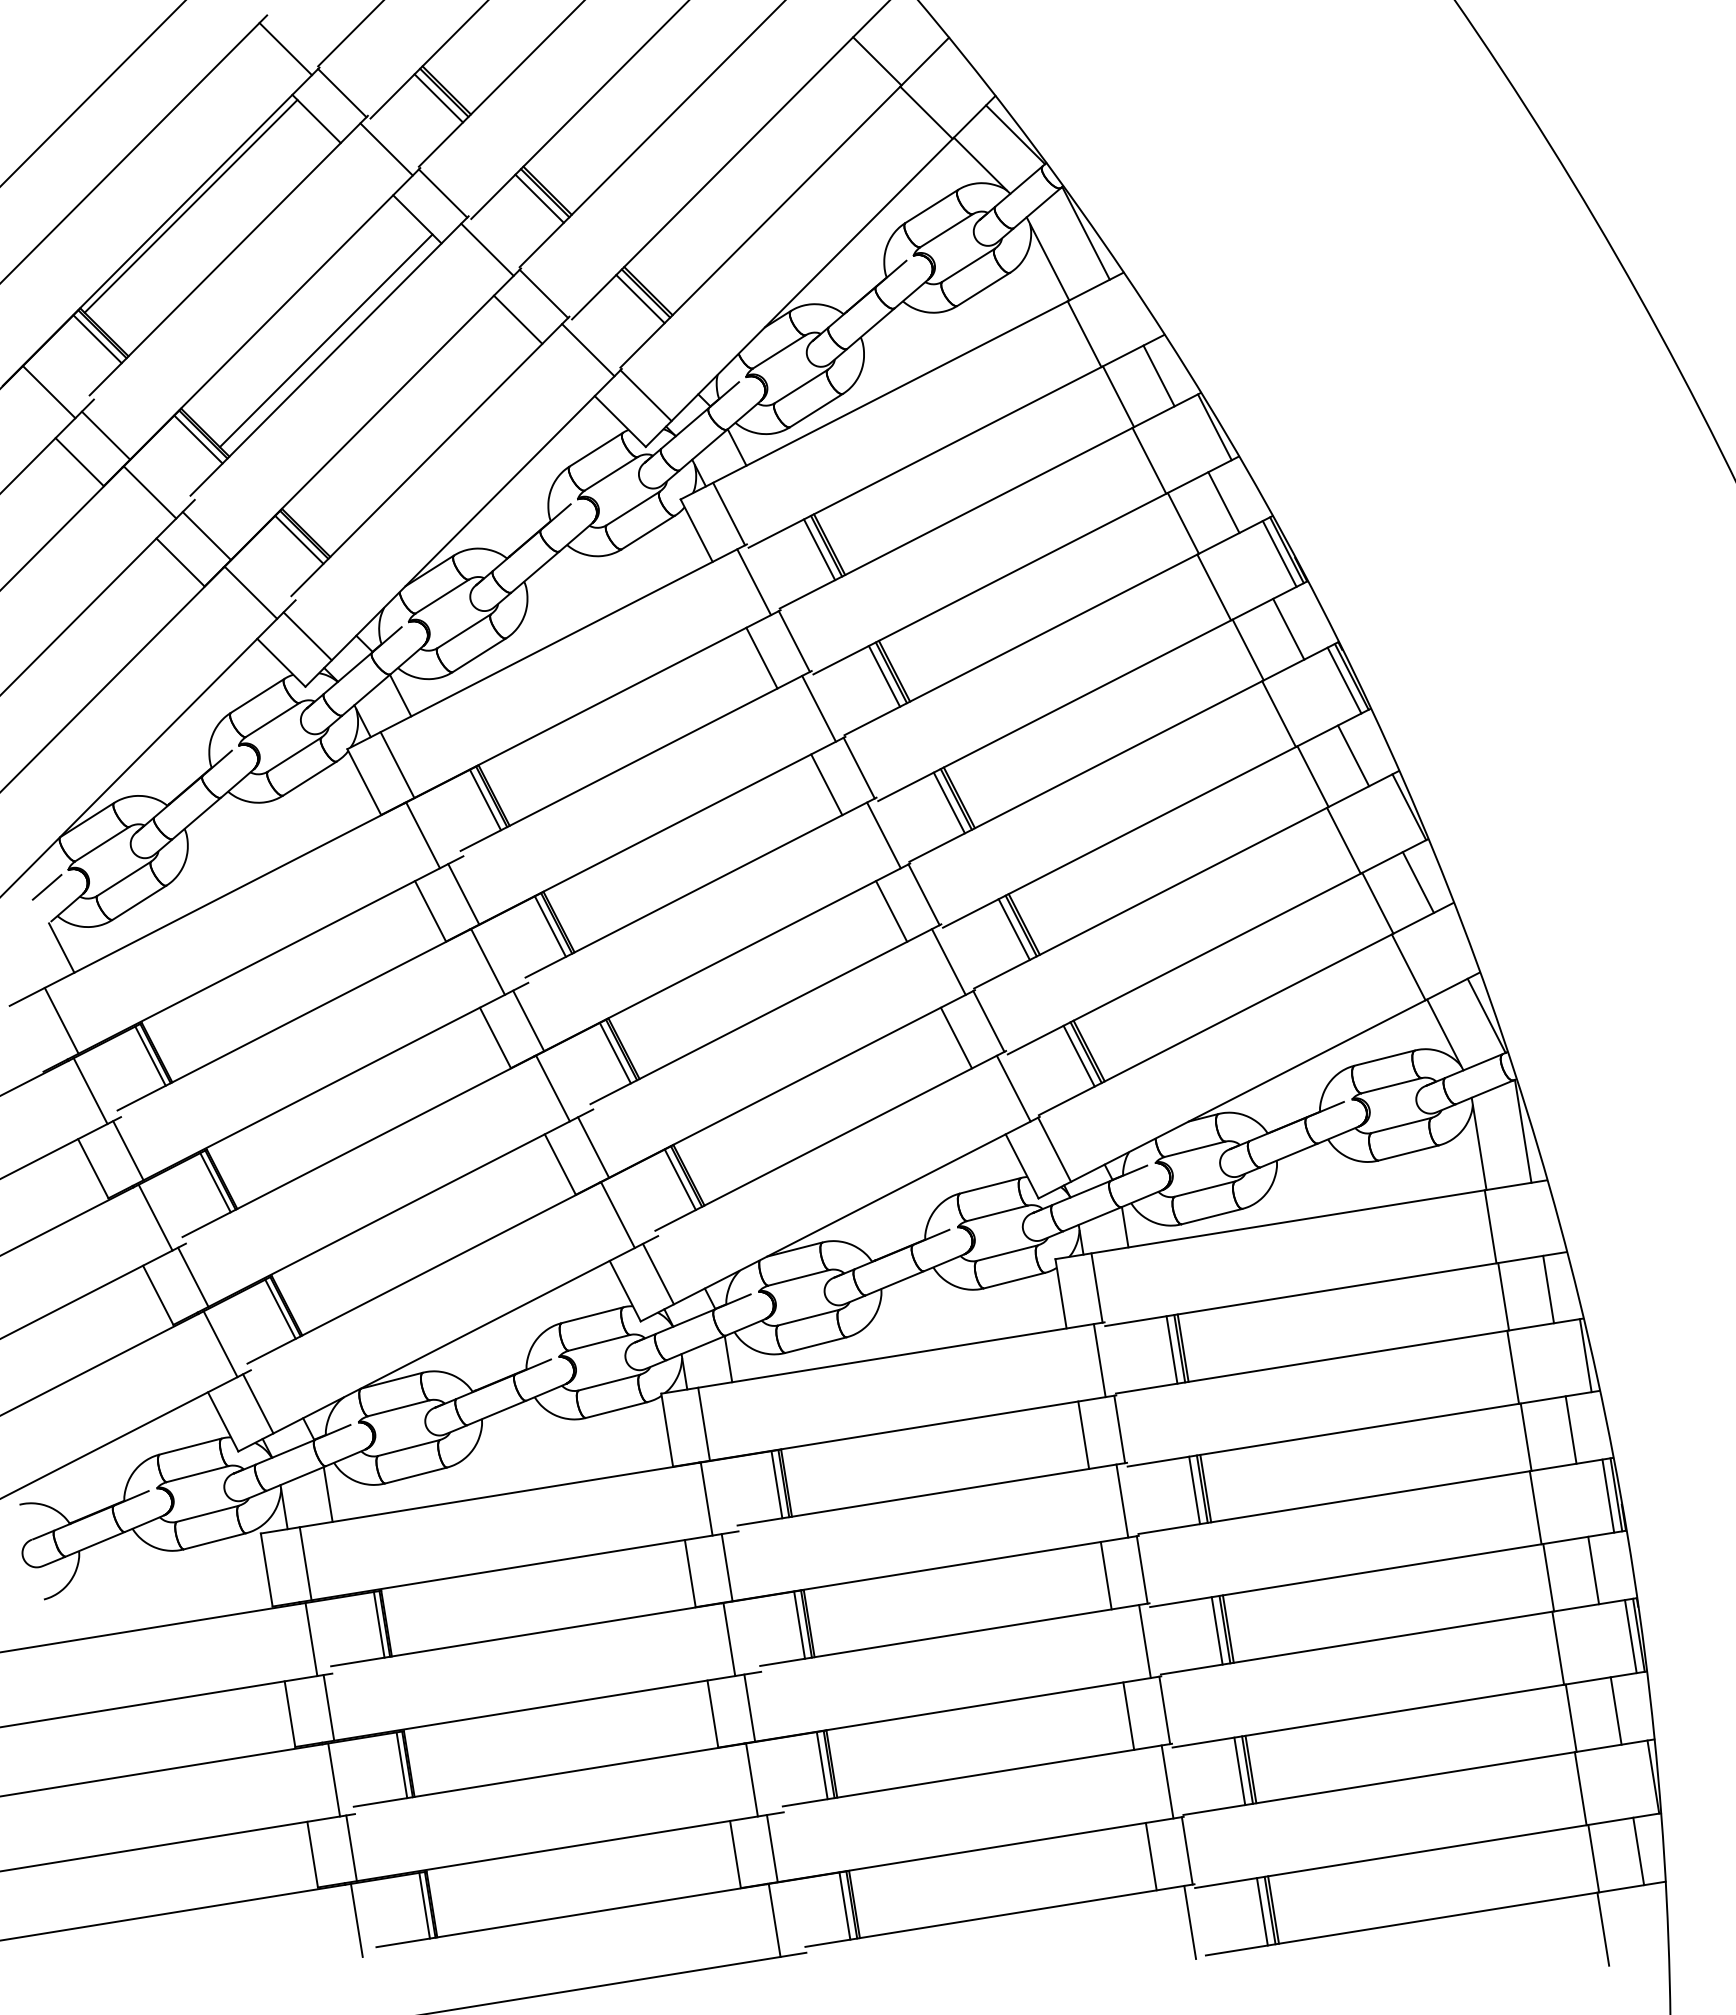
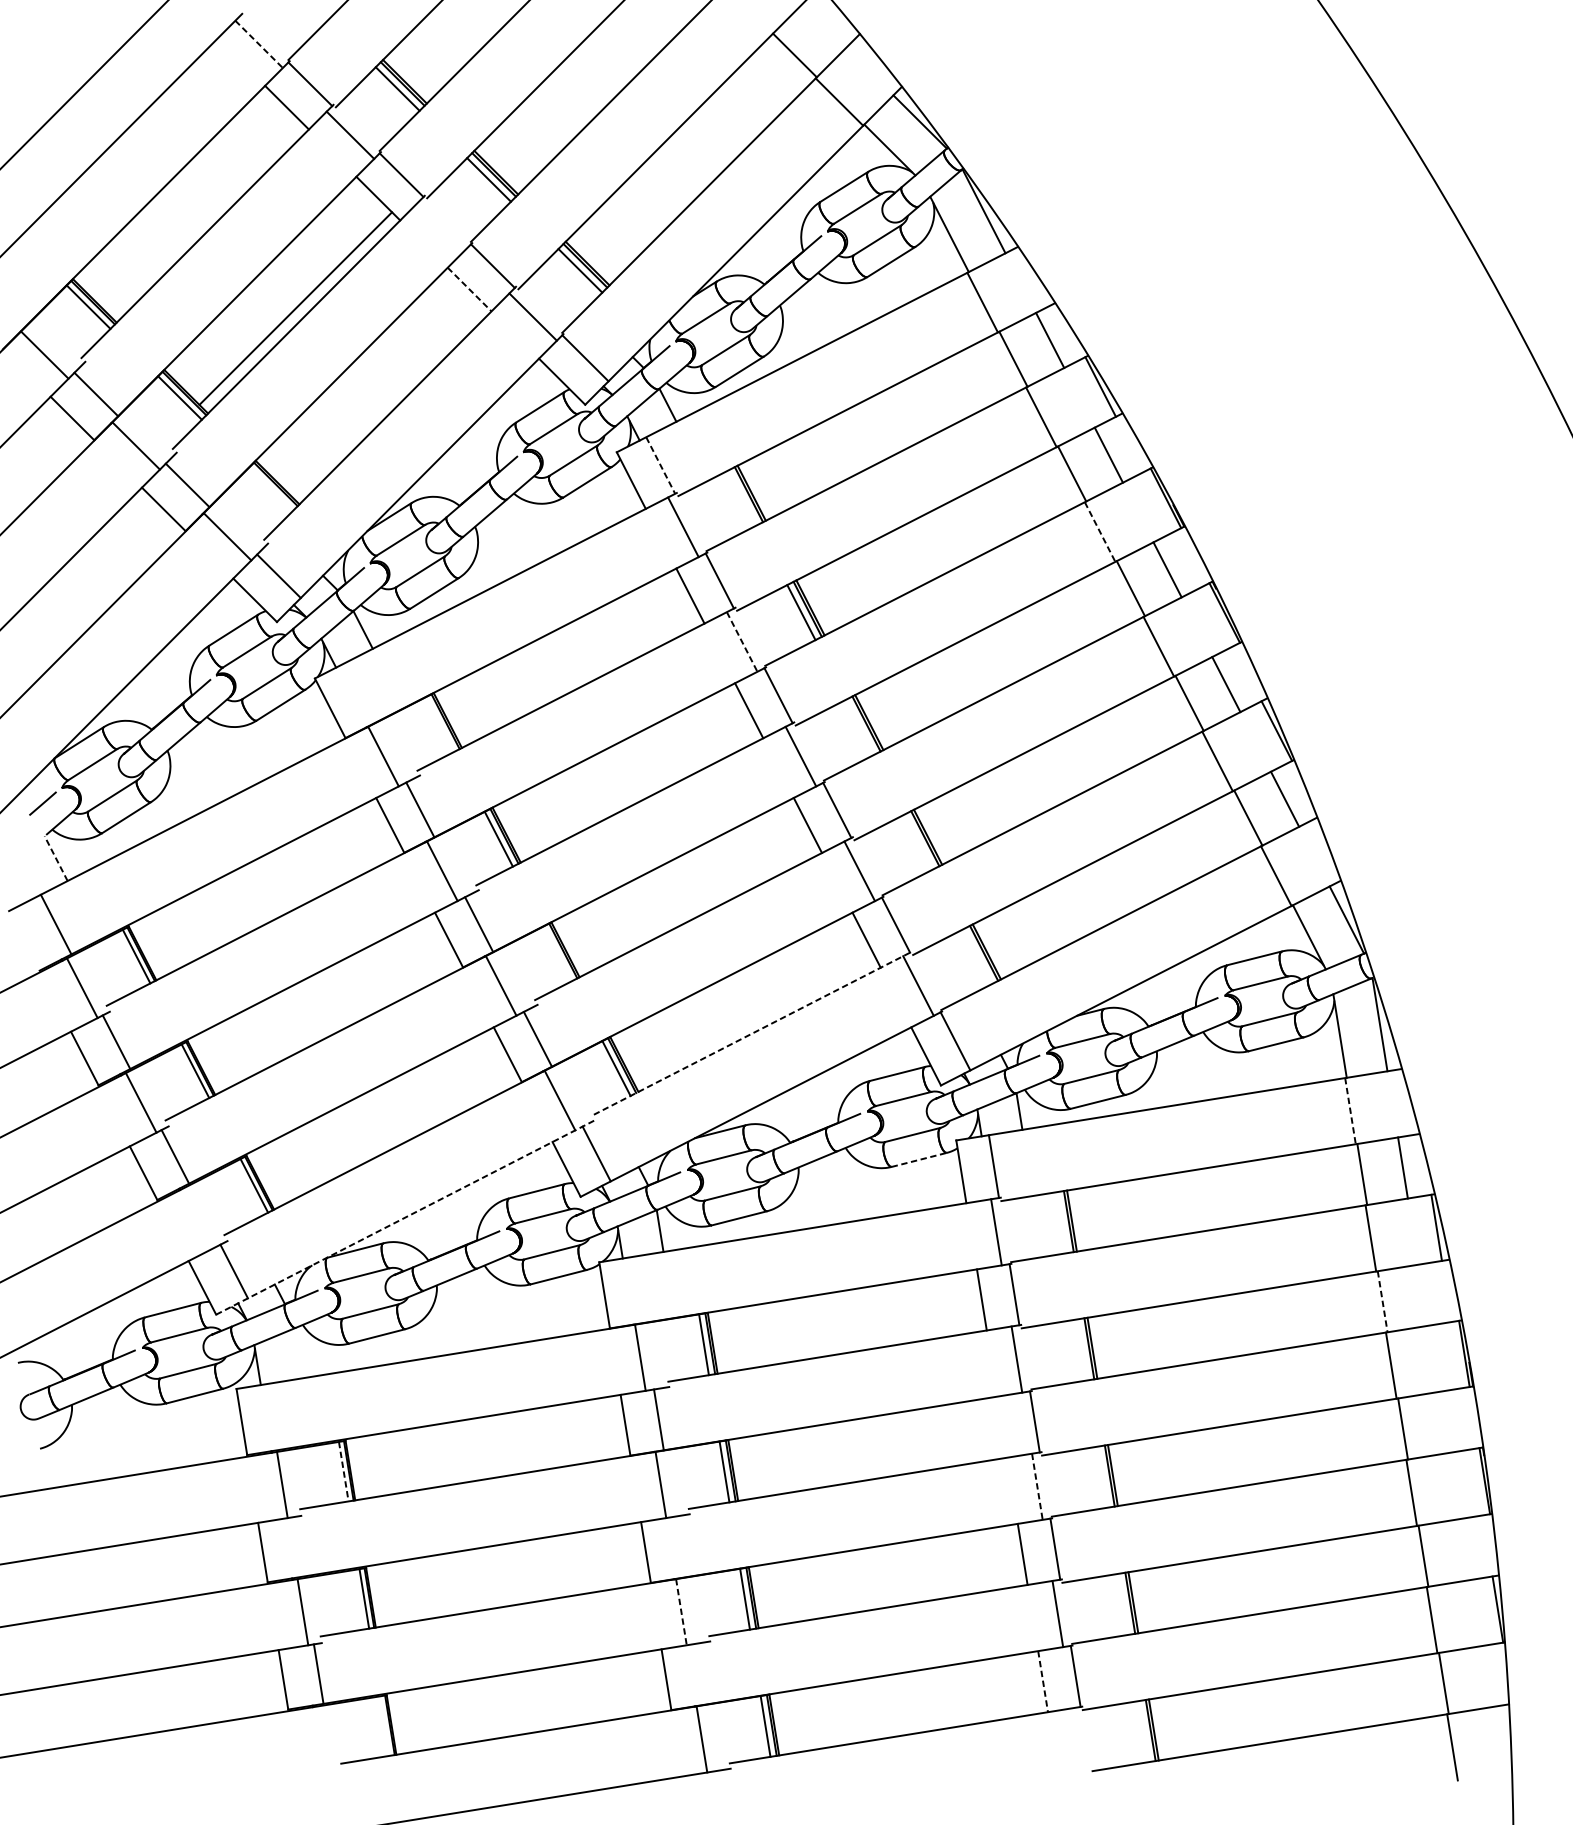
line: (285, 49) -> (258, 44), solid -> dashed
line: (190, 205) -> (172, 186), removed
line: (487, 249) -> (441, 225), removed
line: (518, 320) -> (469, 290), solid -> dashed
line: (729, 514) -> (661, 465), solid -> dashed
line: (299, 539) -> (271, 488), removed
line: (819, 549) -> (742, 497), removed
line: (1279, 553) -> (1159, 501), removed
line: (1214, 587) -> (1100, 532), solid -> dashed
line: (1344, 680) -> (1218, 616), removed
line: (819, 708) -> (742, 641), solid -> dashed
line: (397, 764) -> (360, 692), removed
line: (485, 799) -> (440, 724), removed
line: (948, 802) -> (859, 726), removed
line: (1013, 929) -> (918, 841), removed
line: (61, 948) -> (55, 859), solid -> dashed
line: (614, 1052) -> (556, 953), removed
line: (1078, 1055) -> (977, 955), removed
line: (831, 1140) -> (753, 1032), solid -> dashed
line: (1490, 1226) -> (1350, 1110), solid -> dashed
line: (1014, 1280) -> (919, 1159), solid -> dashed
line: (448, 1343) -> (406, 1216), solid -> dashed
line: (220, 1344) -> (199, 1217), removed
line: (1171, 1349) -> (1061, 1222), removed
line: (703, 1423) -> (637, 1289), removed
line: (1570, 1429) -> (1422, 1294), removed
line: (1526, 1437) -> (1382, 1301), solid -> dashed
line: (1194, 1490) -> (1082, 1350), removed
line: (327, 1494) -> (296, 1353), removed
line: (1608, 1495) -> (1457, 1354), removed
line: (305, 1563) -> (276, 1416), removed
line: (1593, 1570) -> (1443, 1422), removed
line: (1105, 1575) -> (1001, 1426), removed
line: (379, 1625) -> (344, 1472), solid -> dashed
line: (1216, 1630) -> (1102, 1476), removed
line: (1630, 1636) -> (1477, 1482), removed
line: (1144, 1641) -> (1036, 1486), solid -> dashed
line: (328, 1707) -> (297, 1546), removed
line: (749, 1707) -> (679, 1546), removed
line: (1615, 1710) -> (1463, 1549), removed
line: (1239, 1771) -> (1123, 1604), removed
line: (752, 1779) -> (681, 1611), solid -> dashed
line: (771, 1848) -> (699, 1674), removed
line: (1638, 1851) -> (1484, 1676), removed
line: (1151, 1857) -> (1043, 1682), solid -> dashed
line: (424, 1905) -> (384, 1725), removed
line: (1261, 1911) -> (1142, 1731), removed
line: (356, 1919) -> (323, 1738), removed
line: (1190, 1921) -> (1078, 1740), removed

